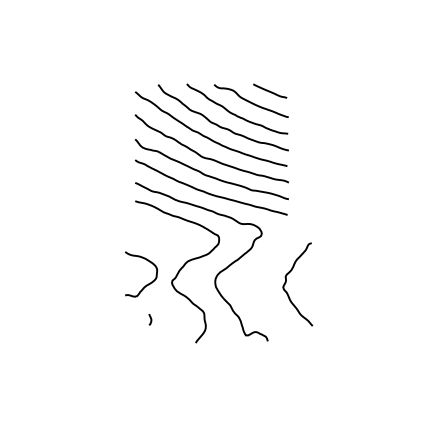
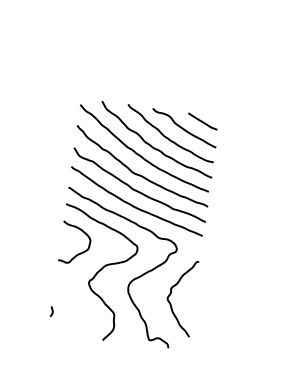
curve: (286, 283) -> (171, 295), moved
curve: (146, 284) -> (78, 253), moved
curve: (150, 319) -> (52, 311), moved

